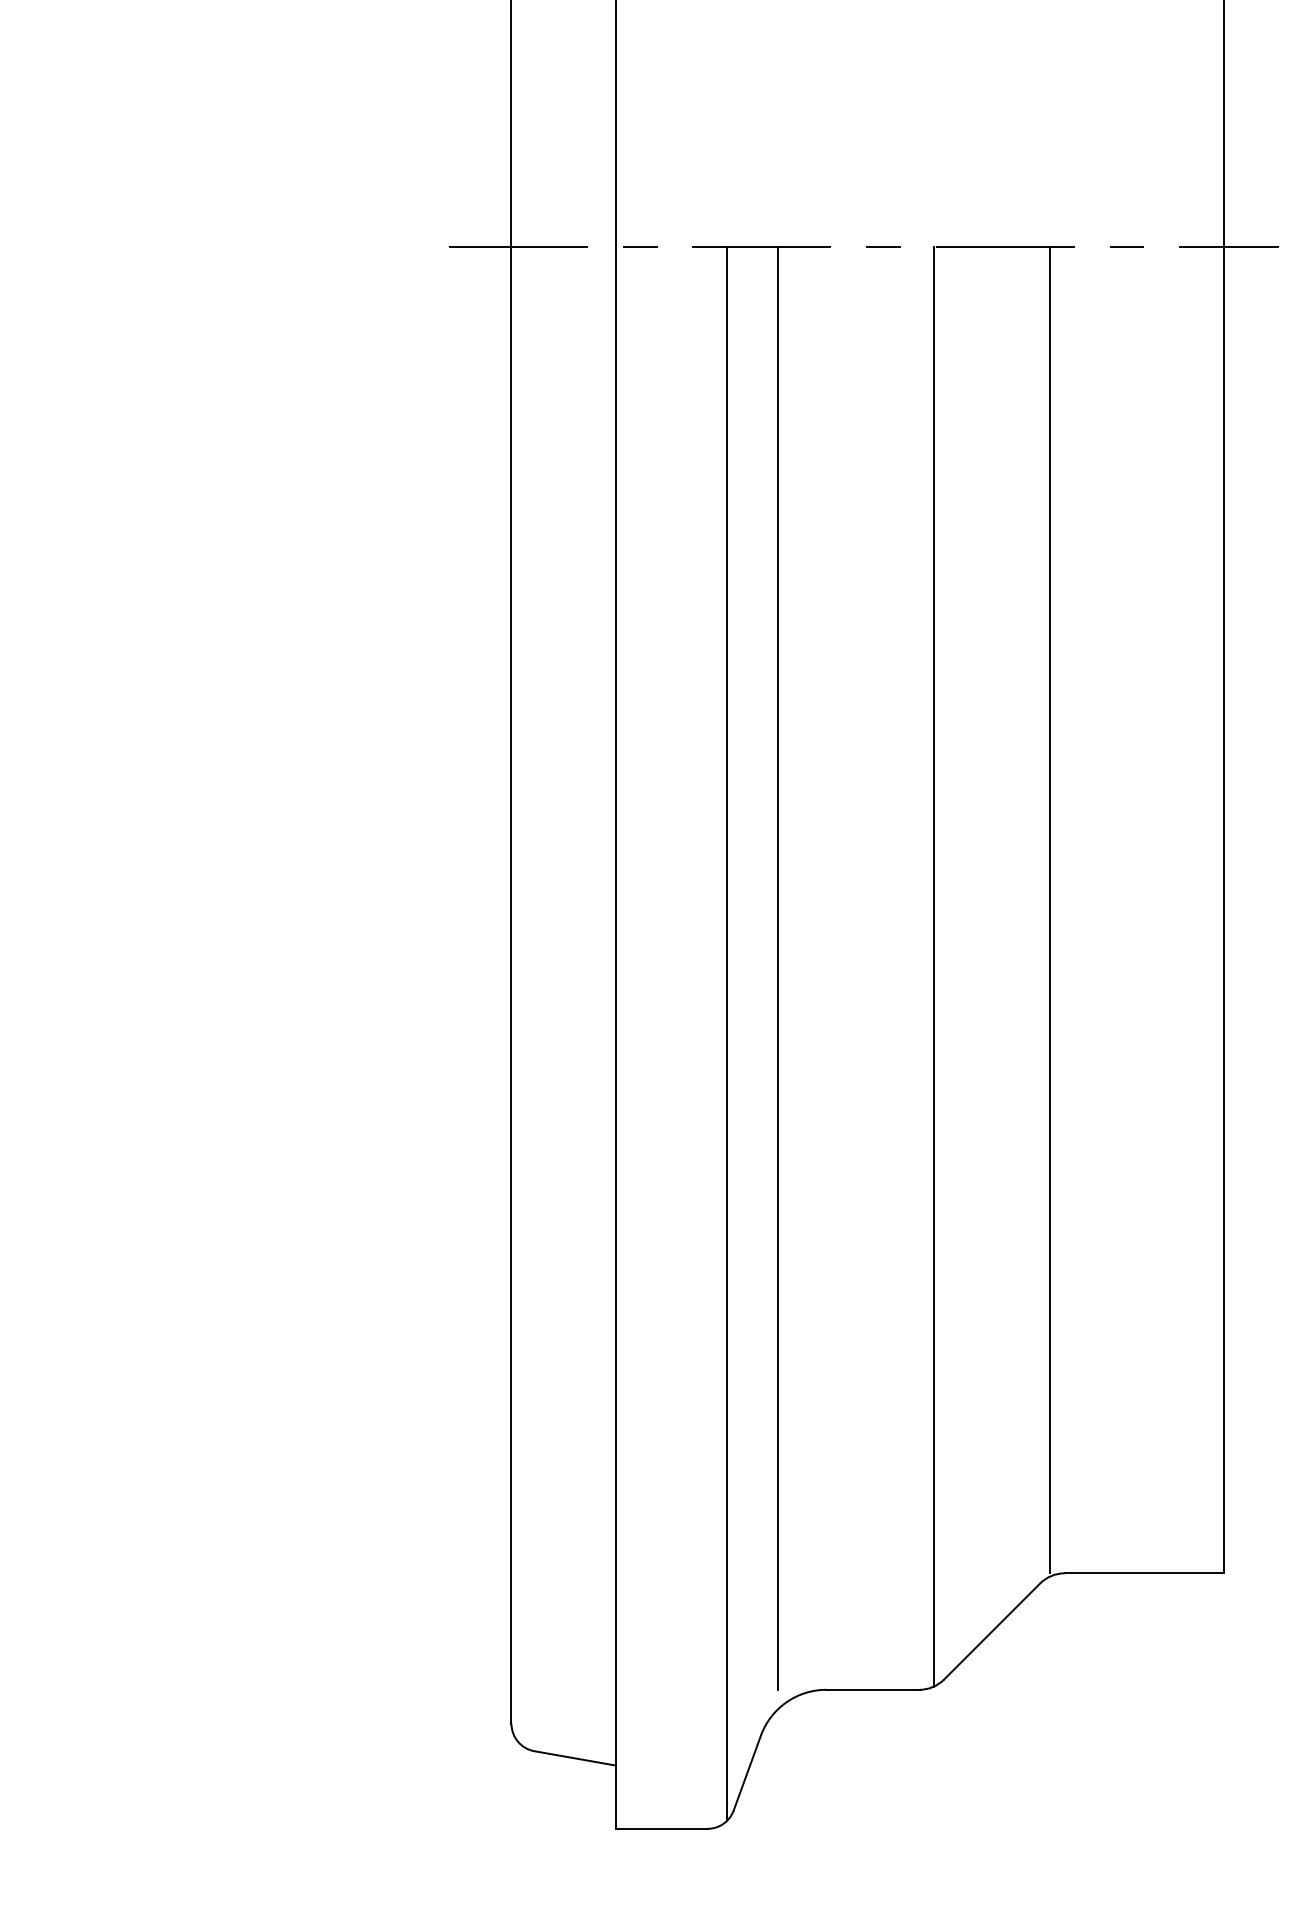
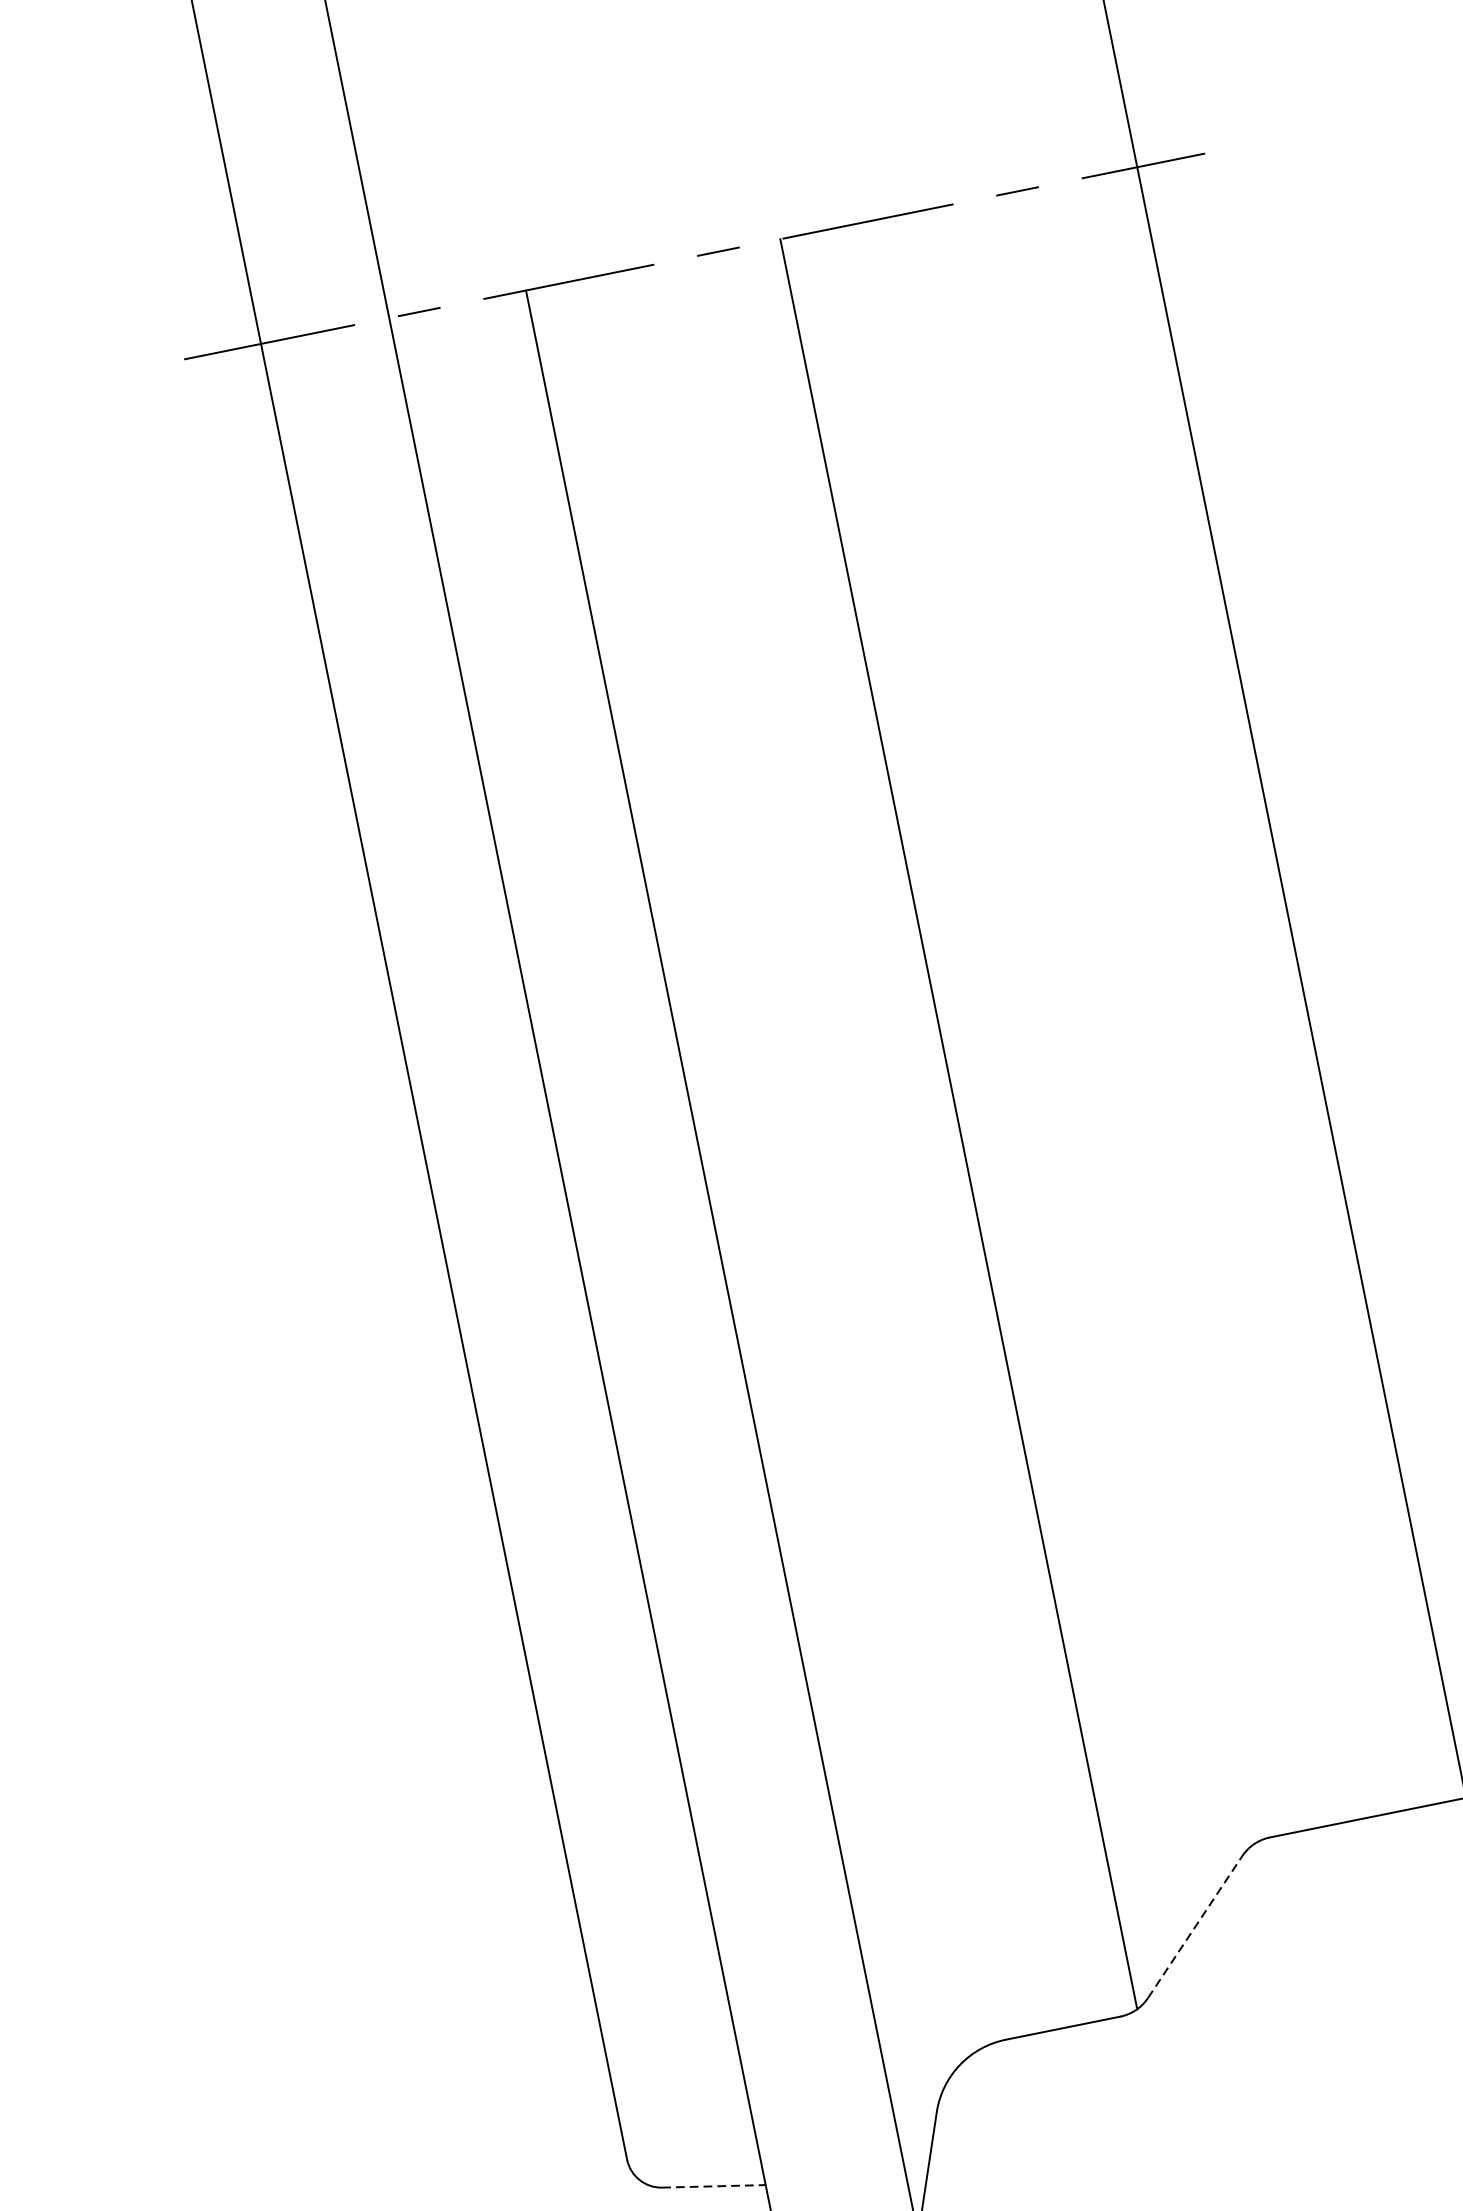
line: (1050, 910) -> (1088, 1026), removed
line: (777, 968) -> (766, 1165), removed
line: (992, 1631) -> (1195, 1926), solid -> dashed
line: (575, 1758) -> (714, 2186), solid -> dashed

